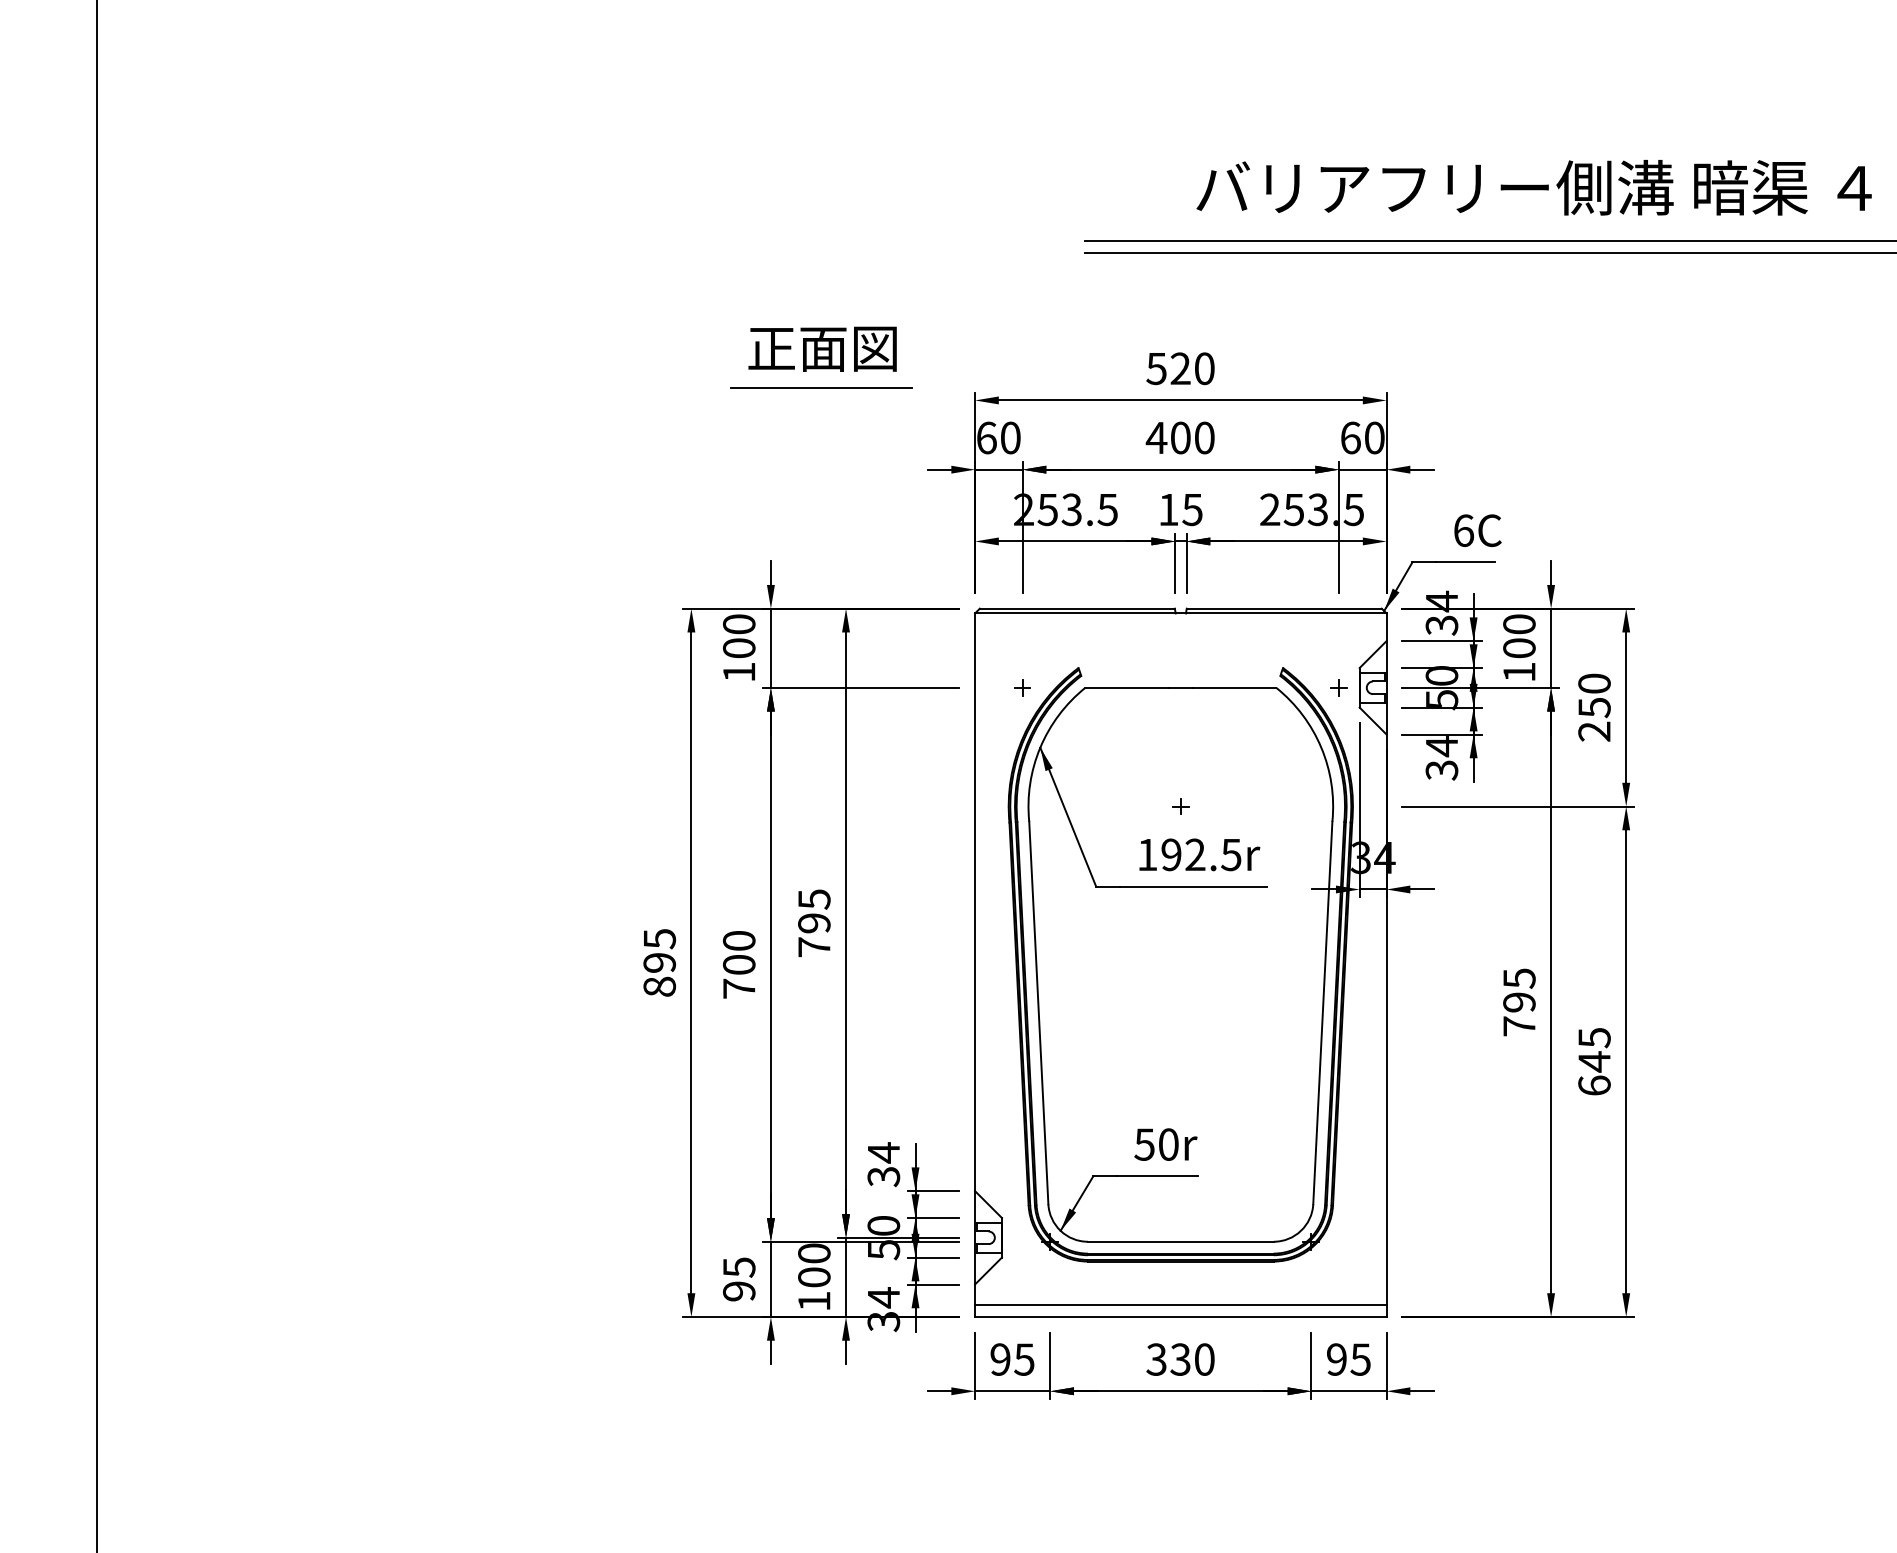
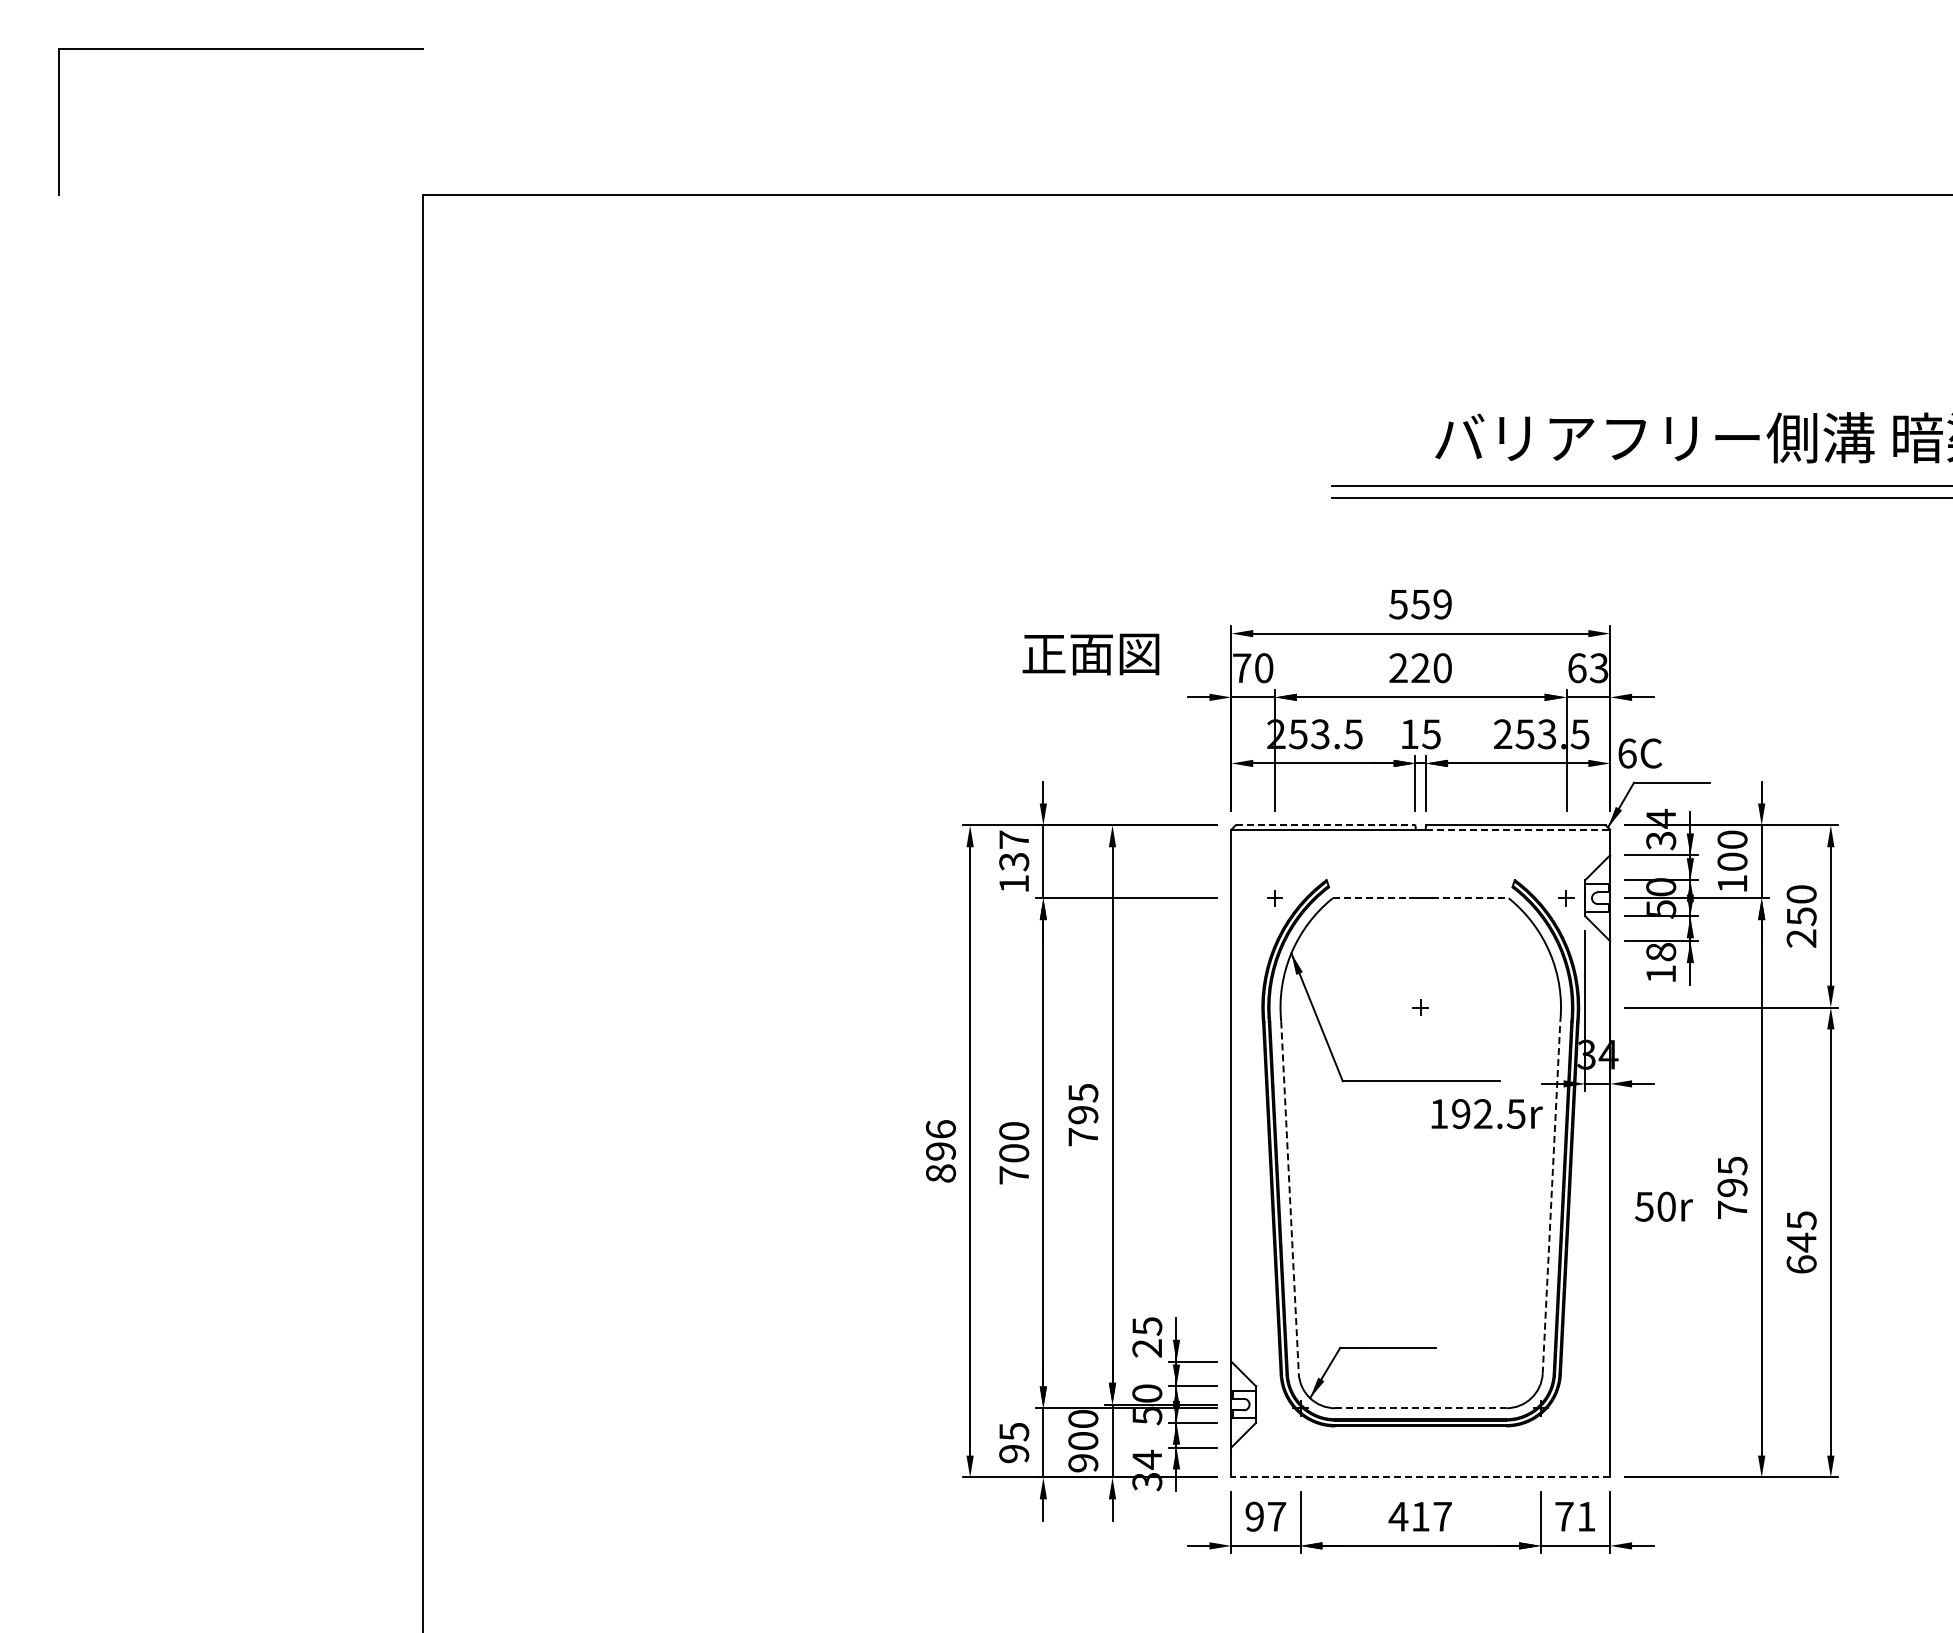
text: (822, 349) -> (1090, 654), moved
text: (1192, 368) -> (1431, 604), 520 -> 559
line: (821, 388) -> (1089, 622), removed
text: (987, 438) -> (1242, 668), 60 -> 70
text: (1167, 438) -> (1408, 668), 400 -> 220
text: (1373, 438) -> (1598, 668), 60 -> 63
text: (1478, 530) -> (1640, 753), moved
line: (1077, 608) -> (1325, 825), solid -> dashed
line: (1286, 613) -> (1518, 829), solid -> dashed
text: (739, 635) -> (1014, 850), 100 -> 137
line: (1127, 688) -> (1371, 898), solid -> dashed
line: (1234, 688) -> (1470, 898), solid -> dashed
text: (1442, 757) -> (1661, 962), 34 -> 18
text: (1198, 855) -> (1486, 1114), moved
text: (659, 939) -> (940, 1129), 895 -> 896
line: (1322, 1012) -> (1551, 1197), solid -> dashed
line: (1039, 1013) -> (1290, 1198), solid -> dashed
text: (1166, 1144) -> (1664, 1206), moved
text: (884, 1163) -> (1147, 1336), 34 -> 25
line: (1180, 1242) -> (1420, 1408), solid -> dashed
text: (814, 1301) -> (1083, 1463), 100 -> 900
line: (1180, 1305) -> (1420, 1466), removed
line: (1180, 1316) -> (1420, 1477), solid -> dashed
text: (1024, 1359) -> (1276, 1516), 95 -> 97
text: (1179, 1359) -> (1419, 1516), 330 -> 417
text: (1348, 1359) -> (1575, 1516), 95 -> 71

